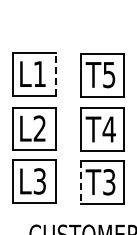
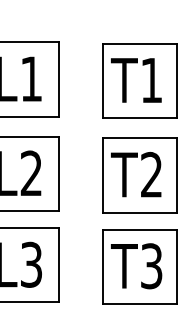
line: (55, 73) -> (58, 77), dashed -> solid
text: (109, 75) -> (152, 81), T5 -> T1
text: (108, 129) -> (150, 174), T4 -> T2
line: (80, 183) -> (101, 268), dashed -> solid

